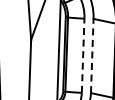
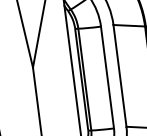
line: (83, 55) -> (107, 77), dashed -> solid
line: (92, 55) -> (120, 75), dashed -> solid

